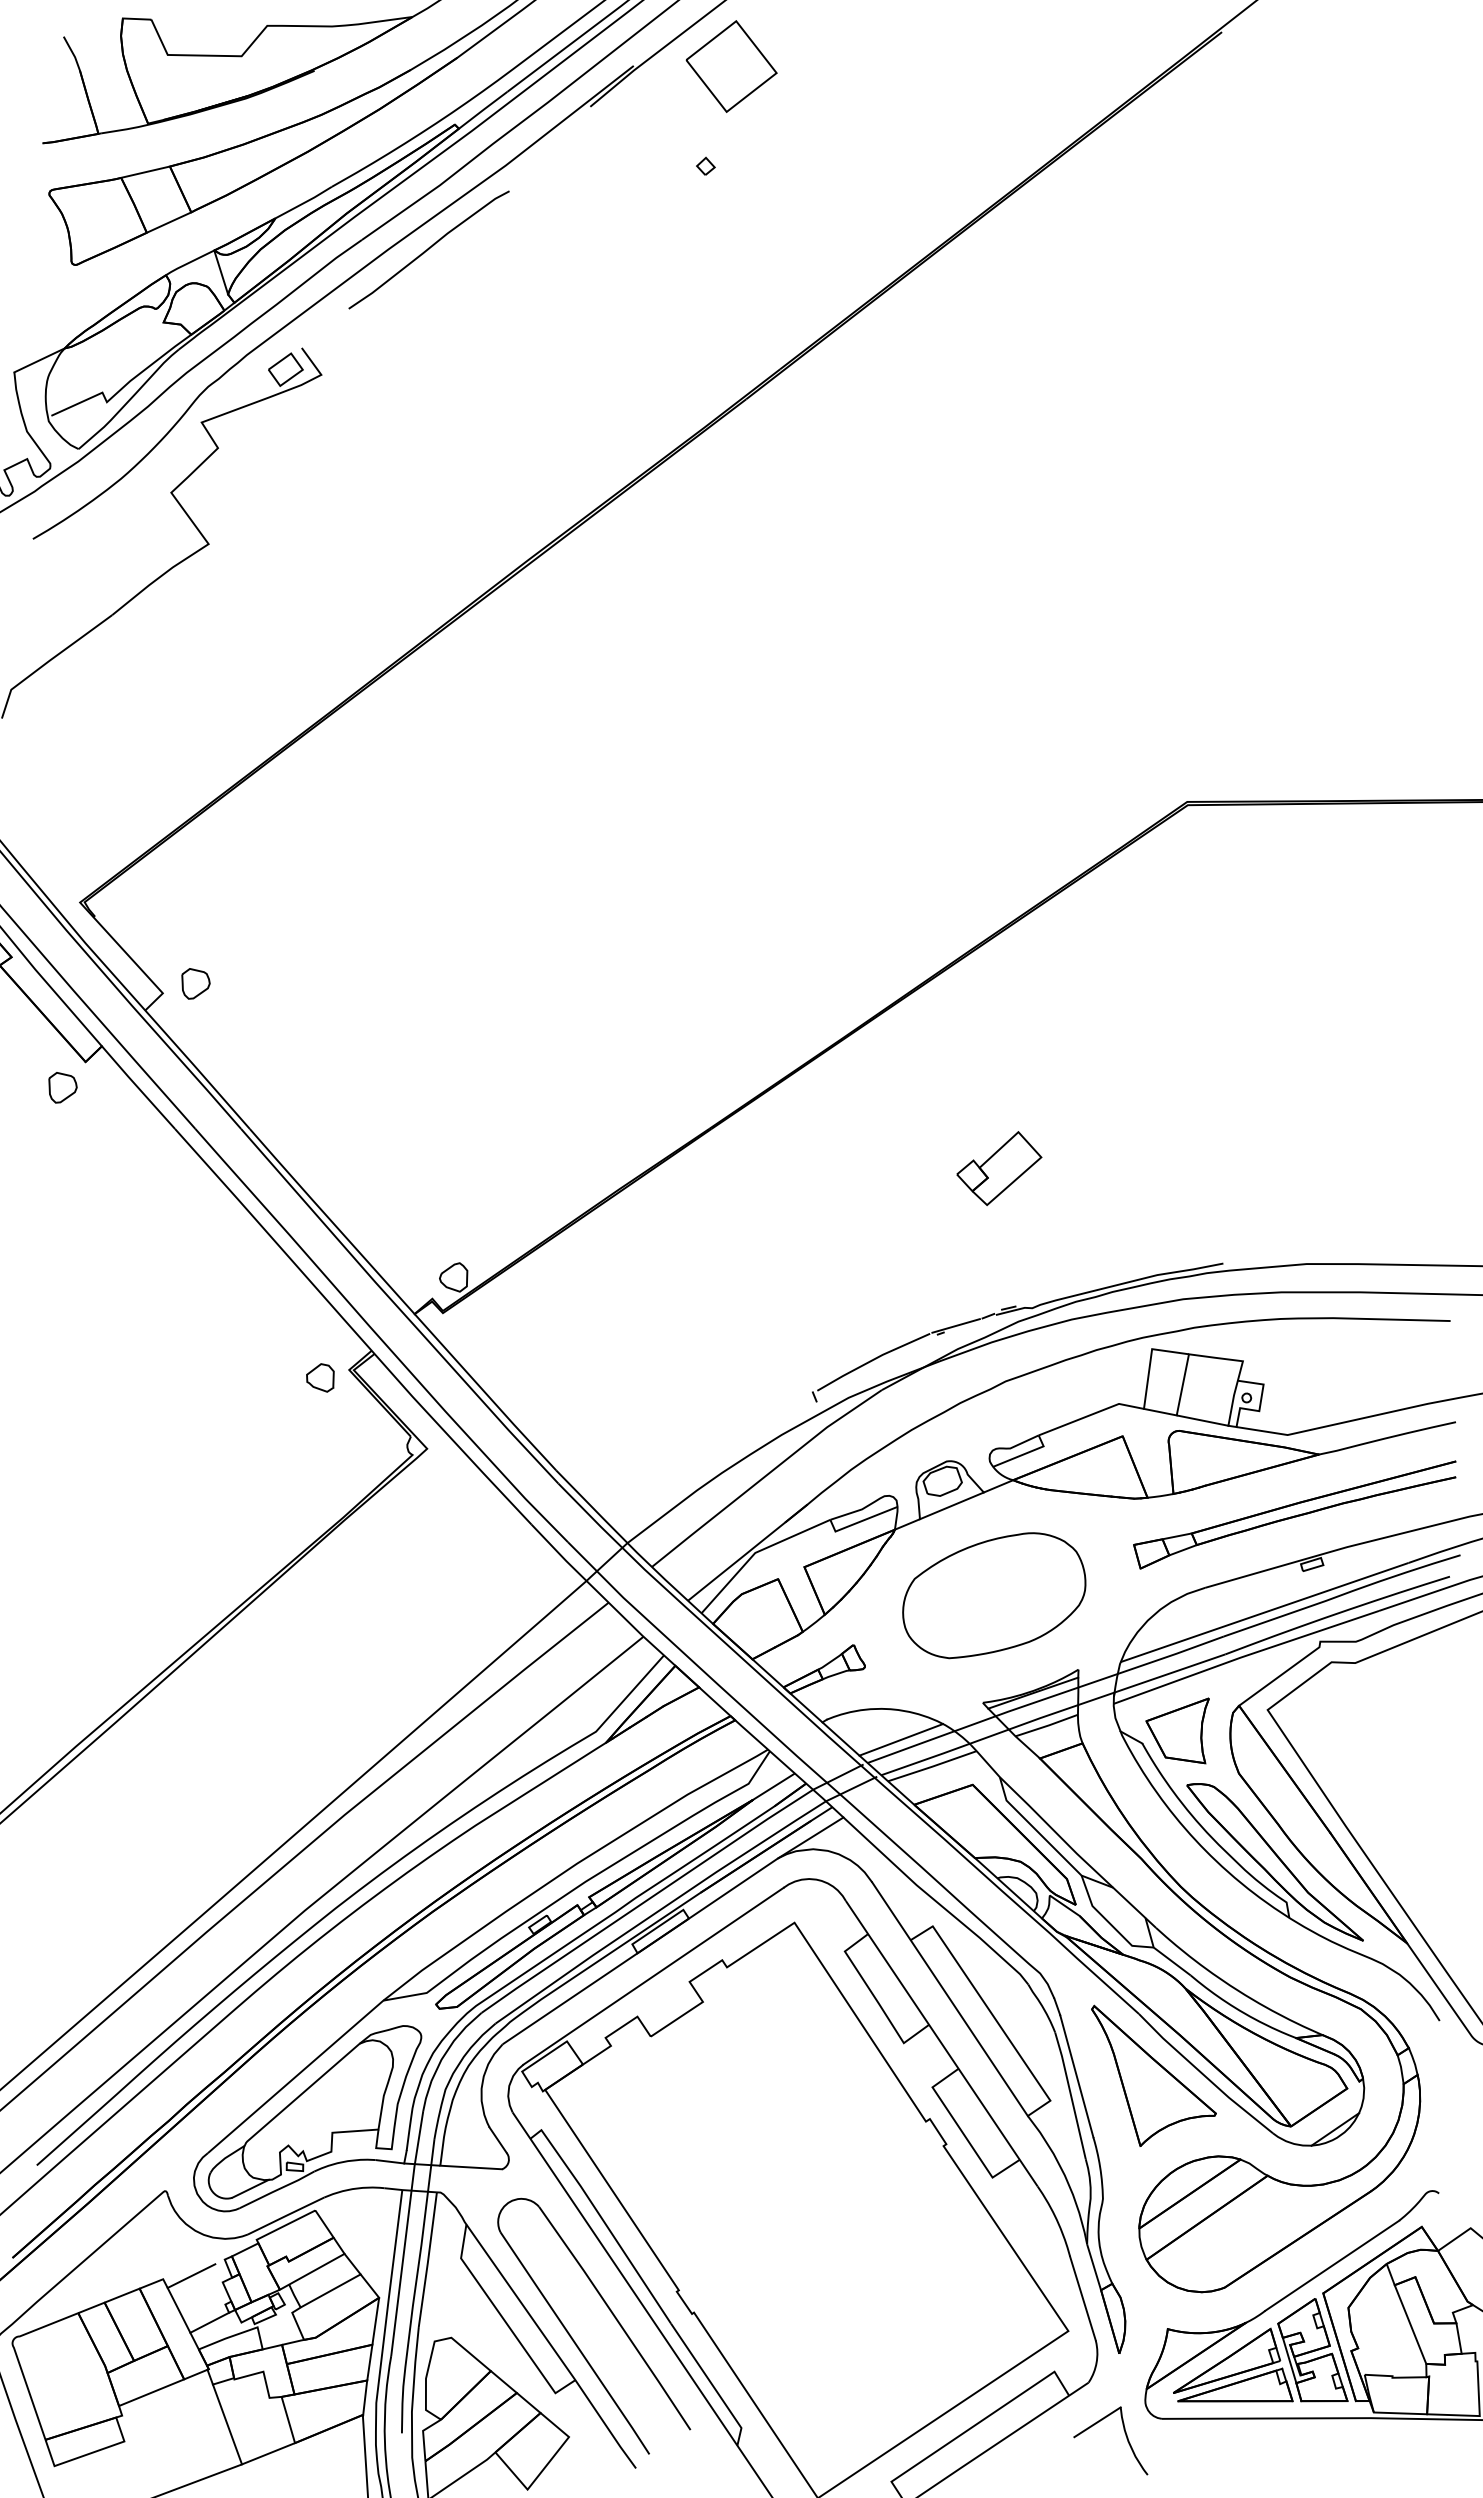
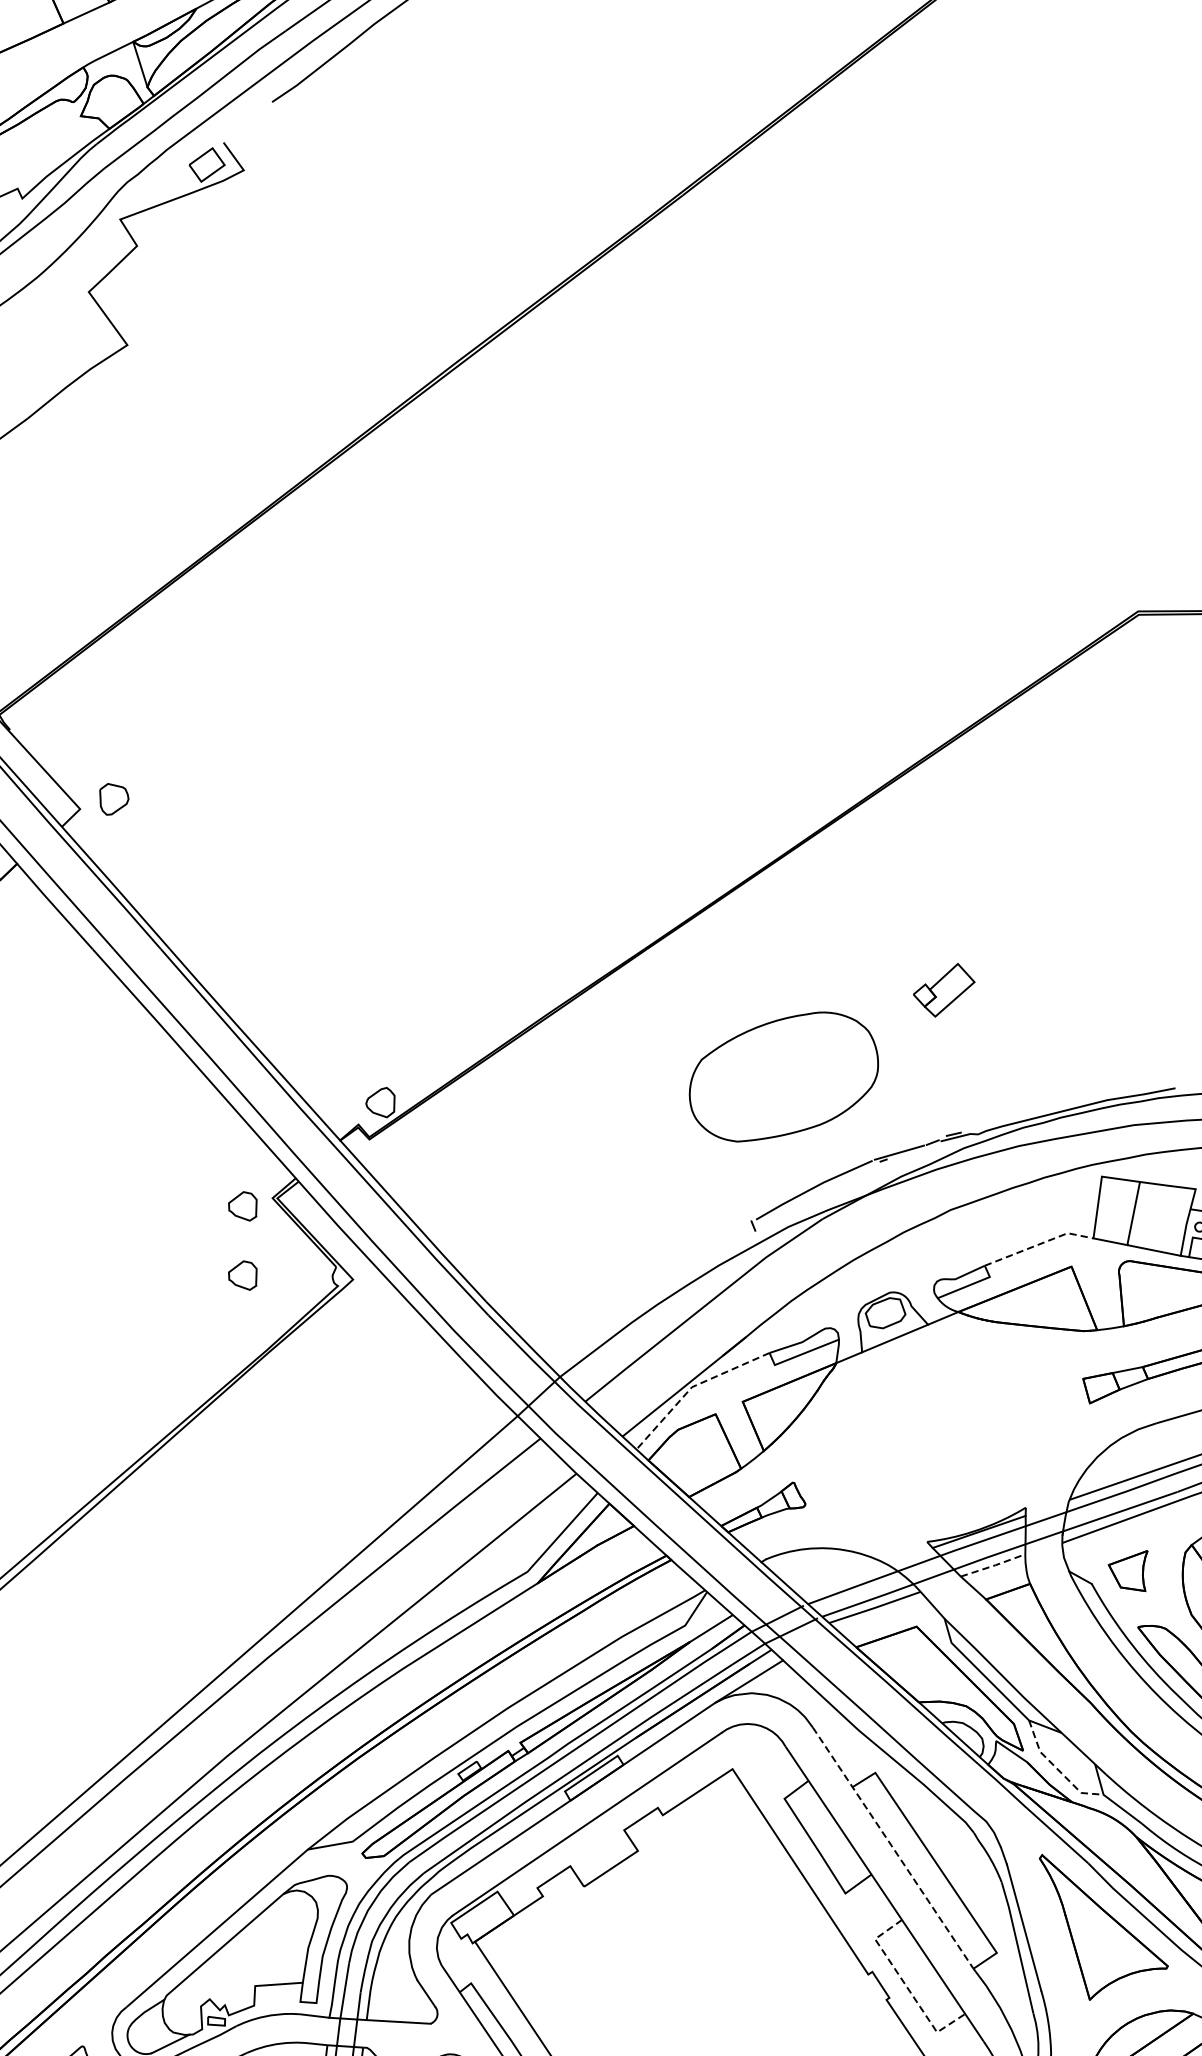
part: (999, 1168) -> (944, 990), size x0.7
line: (1091, 1414) -> (1039, 1244), solid -> dashed
curve: (314, 1437) -> (236, 1267), added
line: (755, 1552) -> (692, 1386), solid -> dashed
part: (994, 1595) -> (784, 1076), moved
line: (1047, 1725) -> (993, 1565), solid -> dashed
part: (1177, 1730) -> (1128, 1570), size x0.6
line: (901, 1739) -> (843, 1579), removed
line: (1108, 1922) -> (1056, 1768), solid -> dashed
line: (950, 1999) -> (893, 1848), solid -> dashed
line: (962, 2132) -> (906, 1985), solid -> dashed

